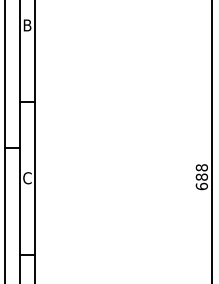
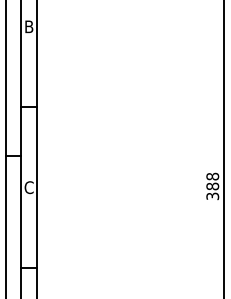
text: (201, 186) -> (212, 196), 688 -> 388

